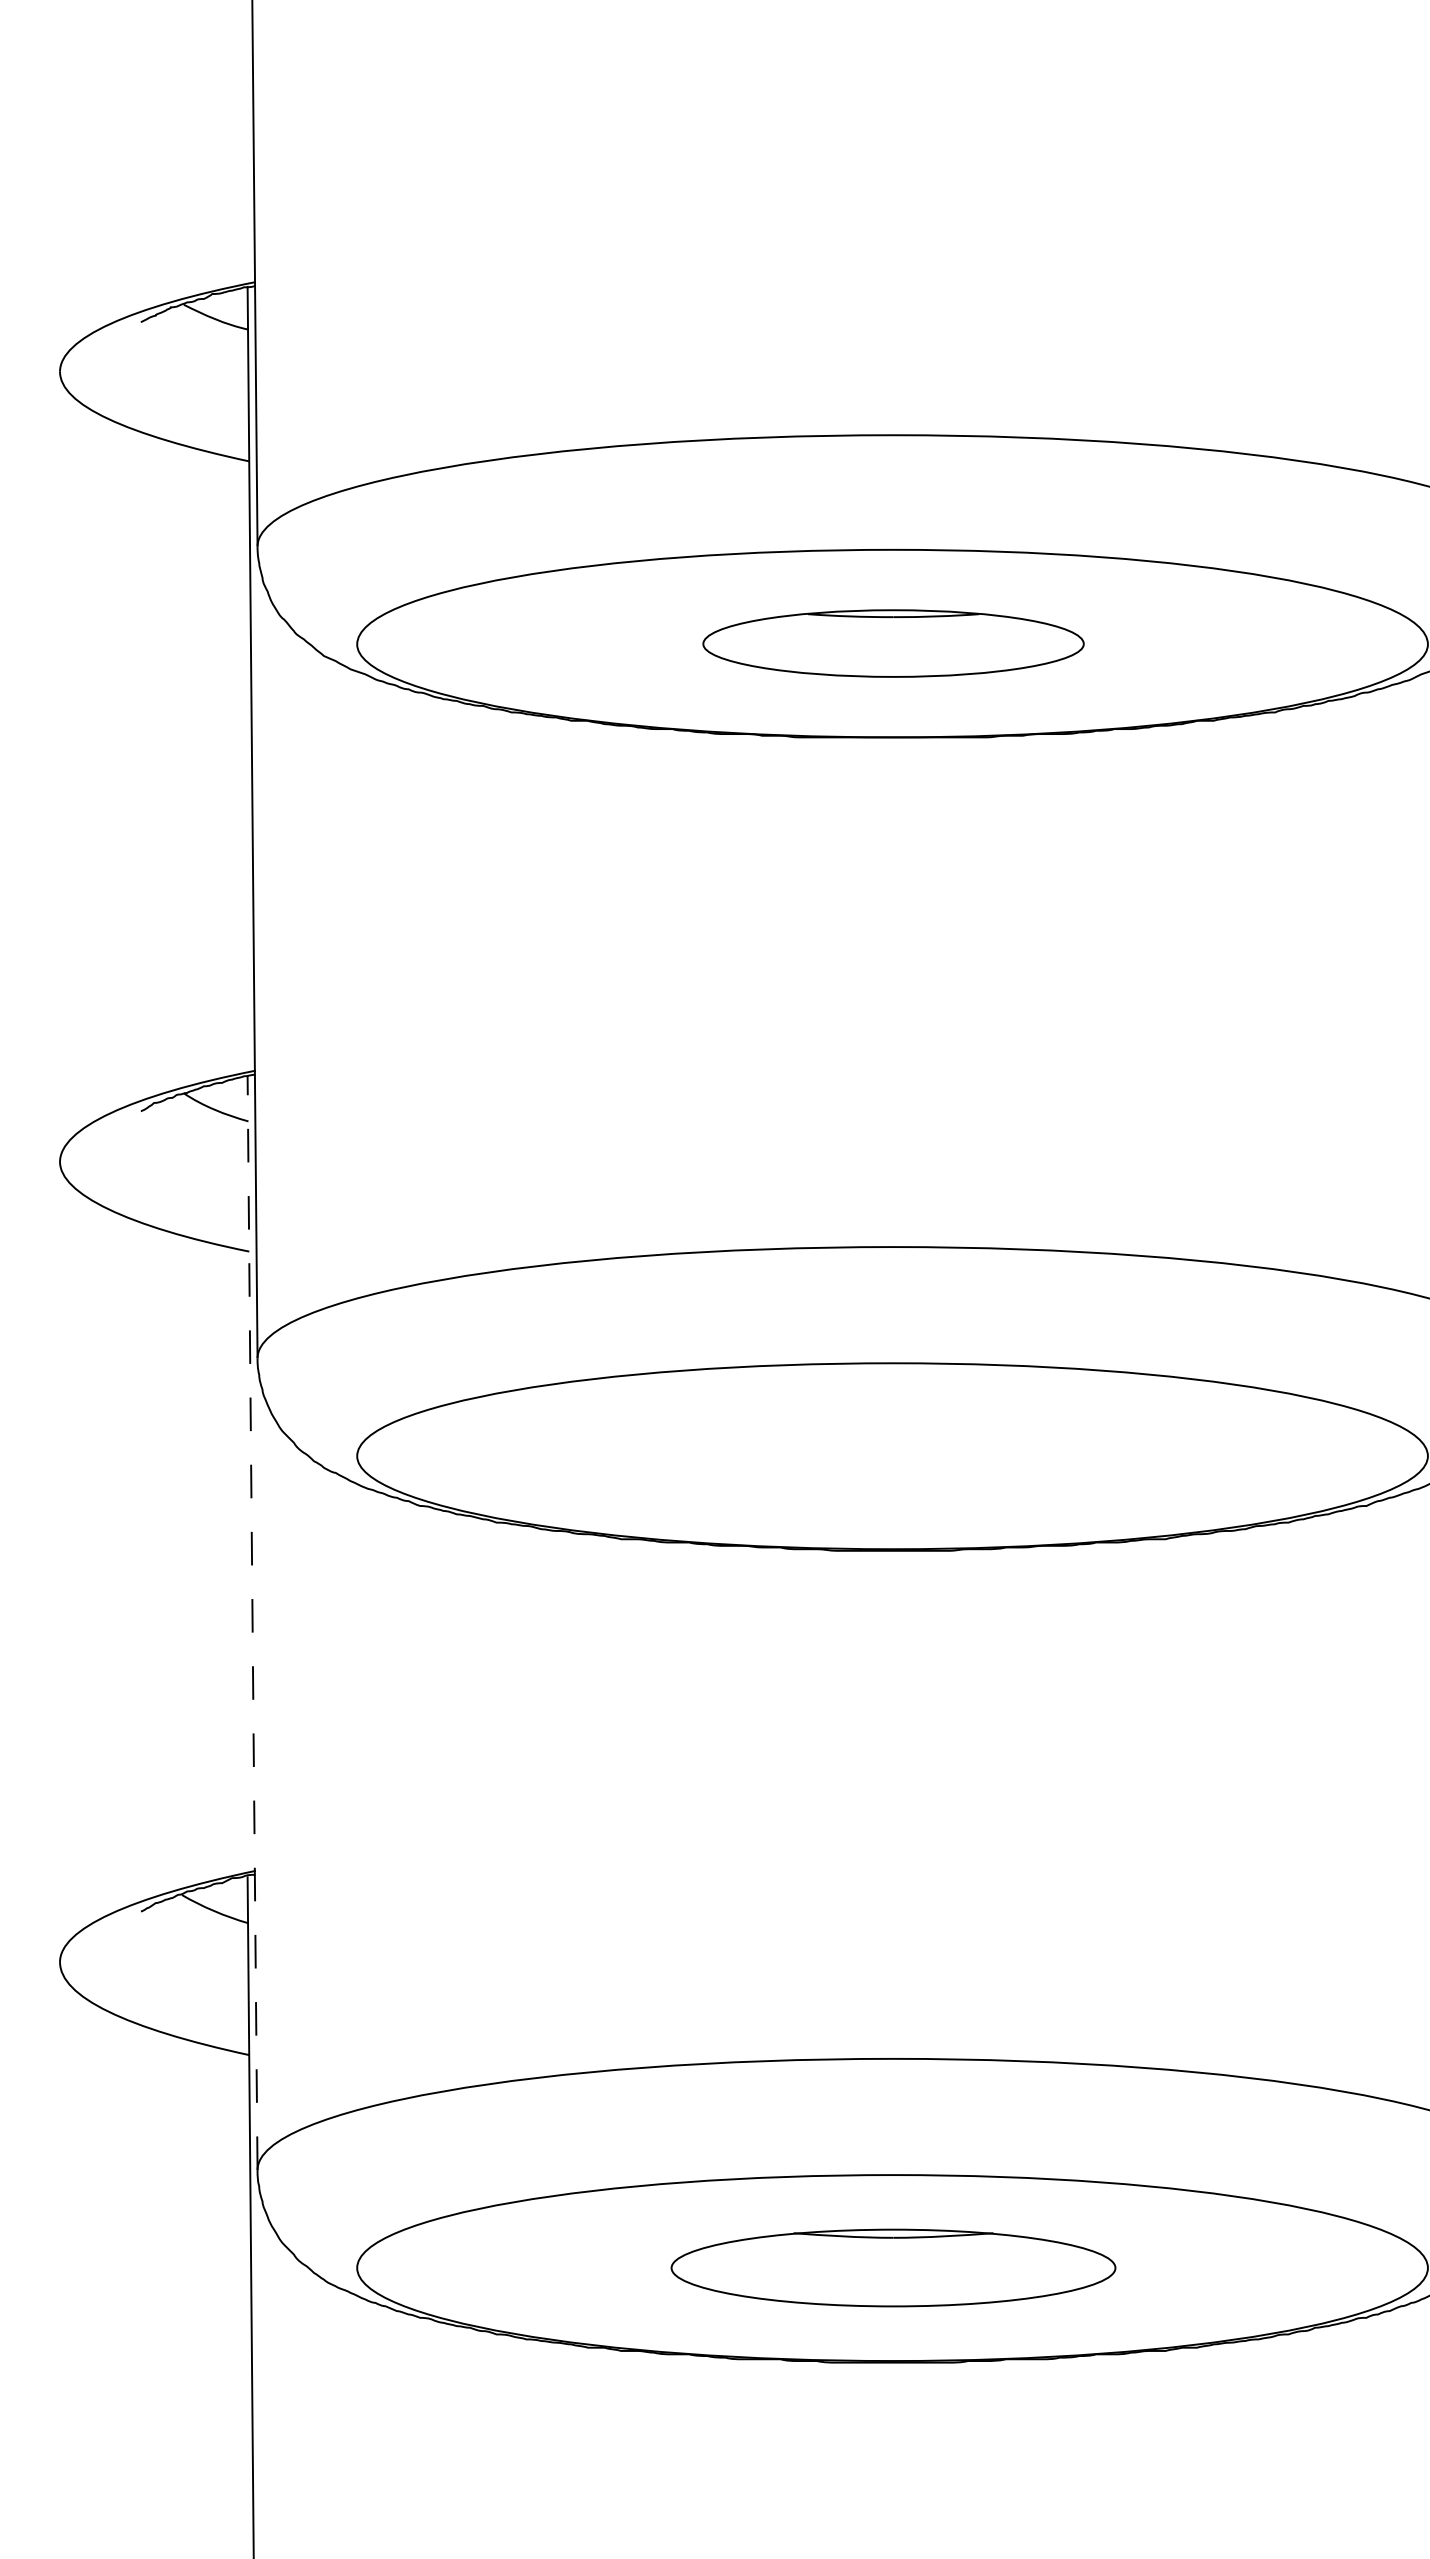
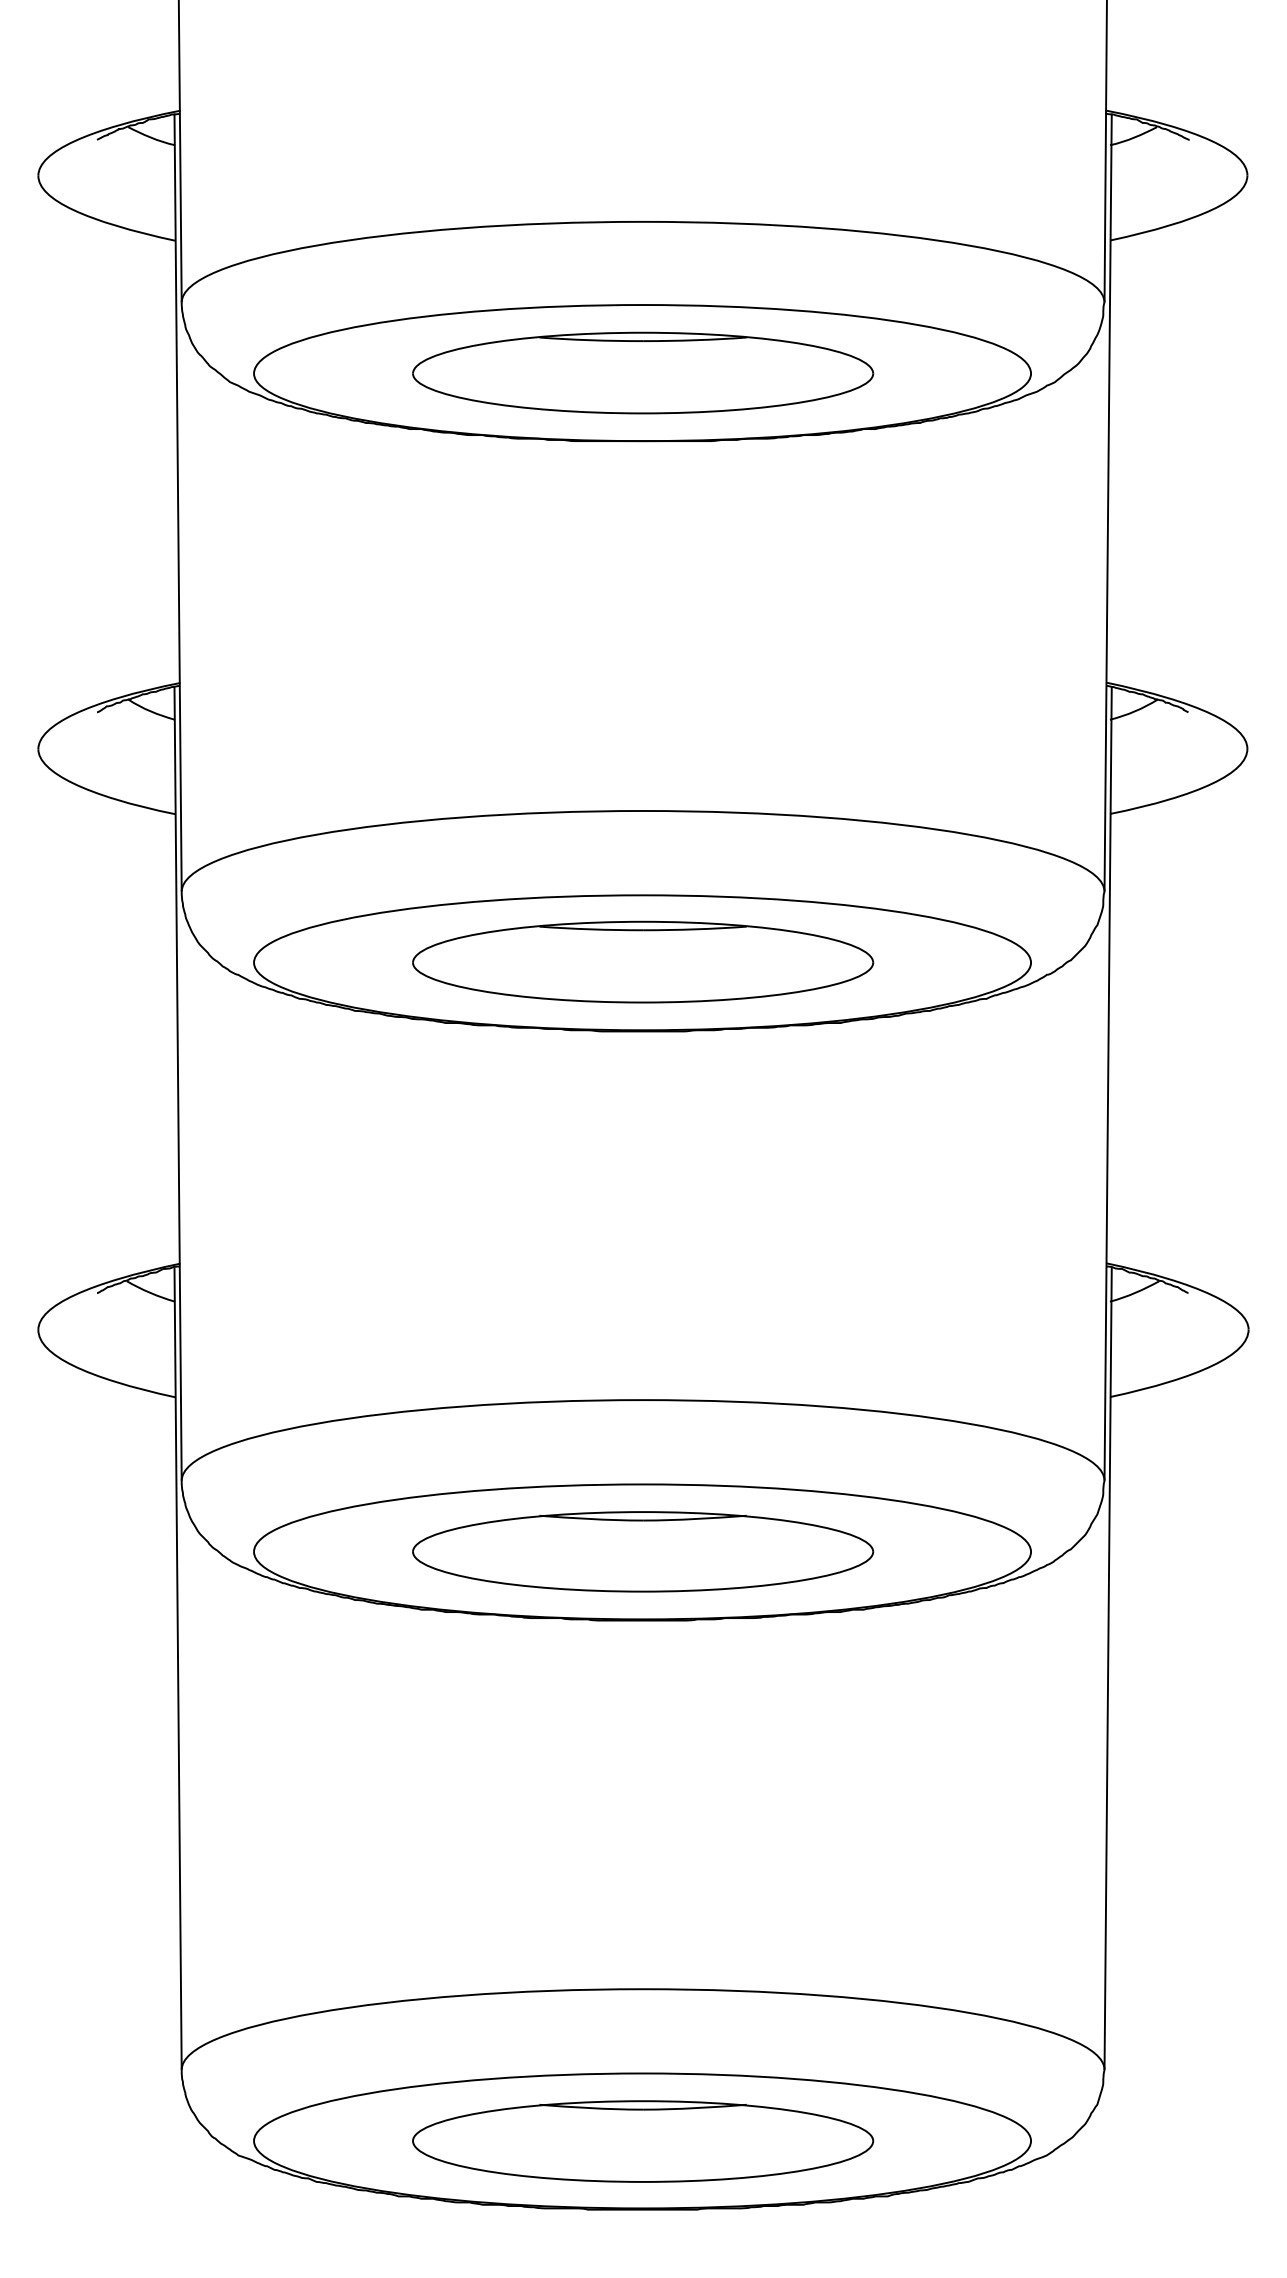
part: (893, 642) -> (643, 372), size x1.67
part: (893, 1454) -> (643, 961), added
line: (253, 1622) -> (178, 1083), dashed -> solid
part: (893, 2267) -> (643, 1551), size x1.43

